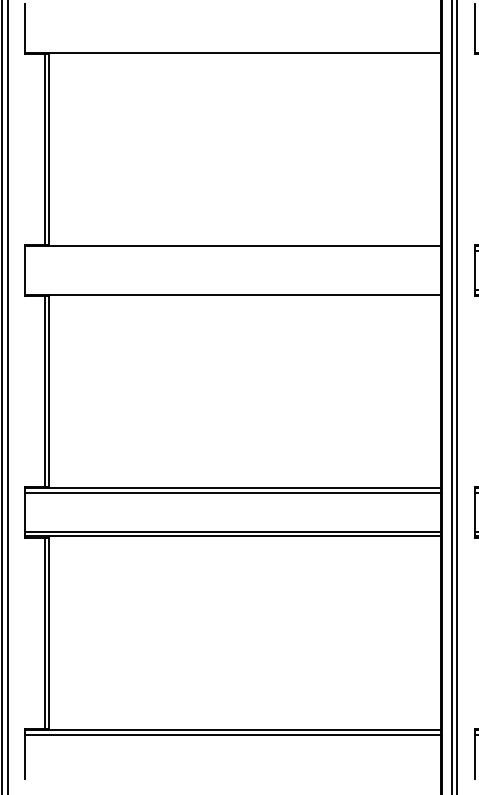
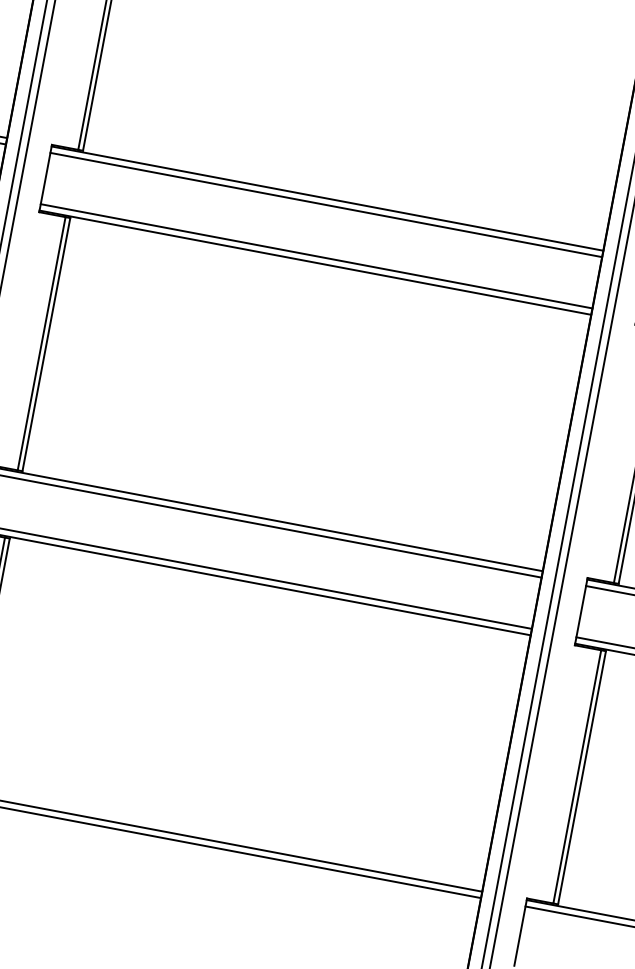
line: (233, 251) -> (326, 205), added
line: (233, 289) -> (316, 255), added

